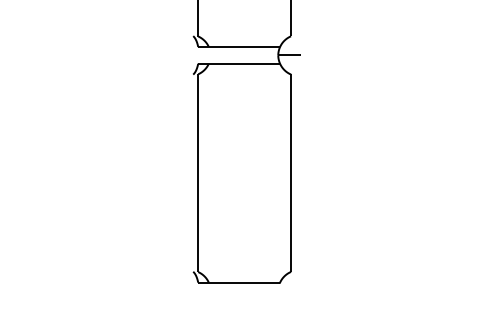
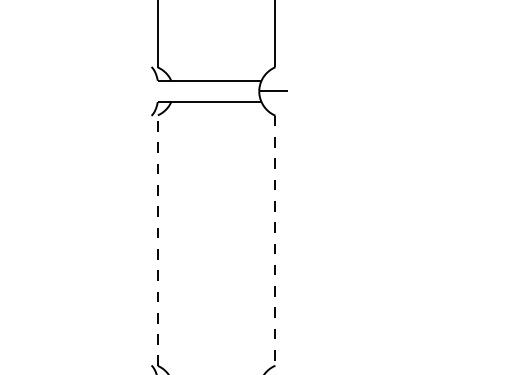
line: (198, 172) -> (158, 239), solid -> dashed
line: (291, 173) -> (275, 241), solid -> dashed

